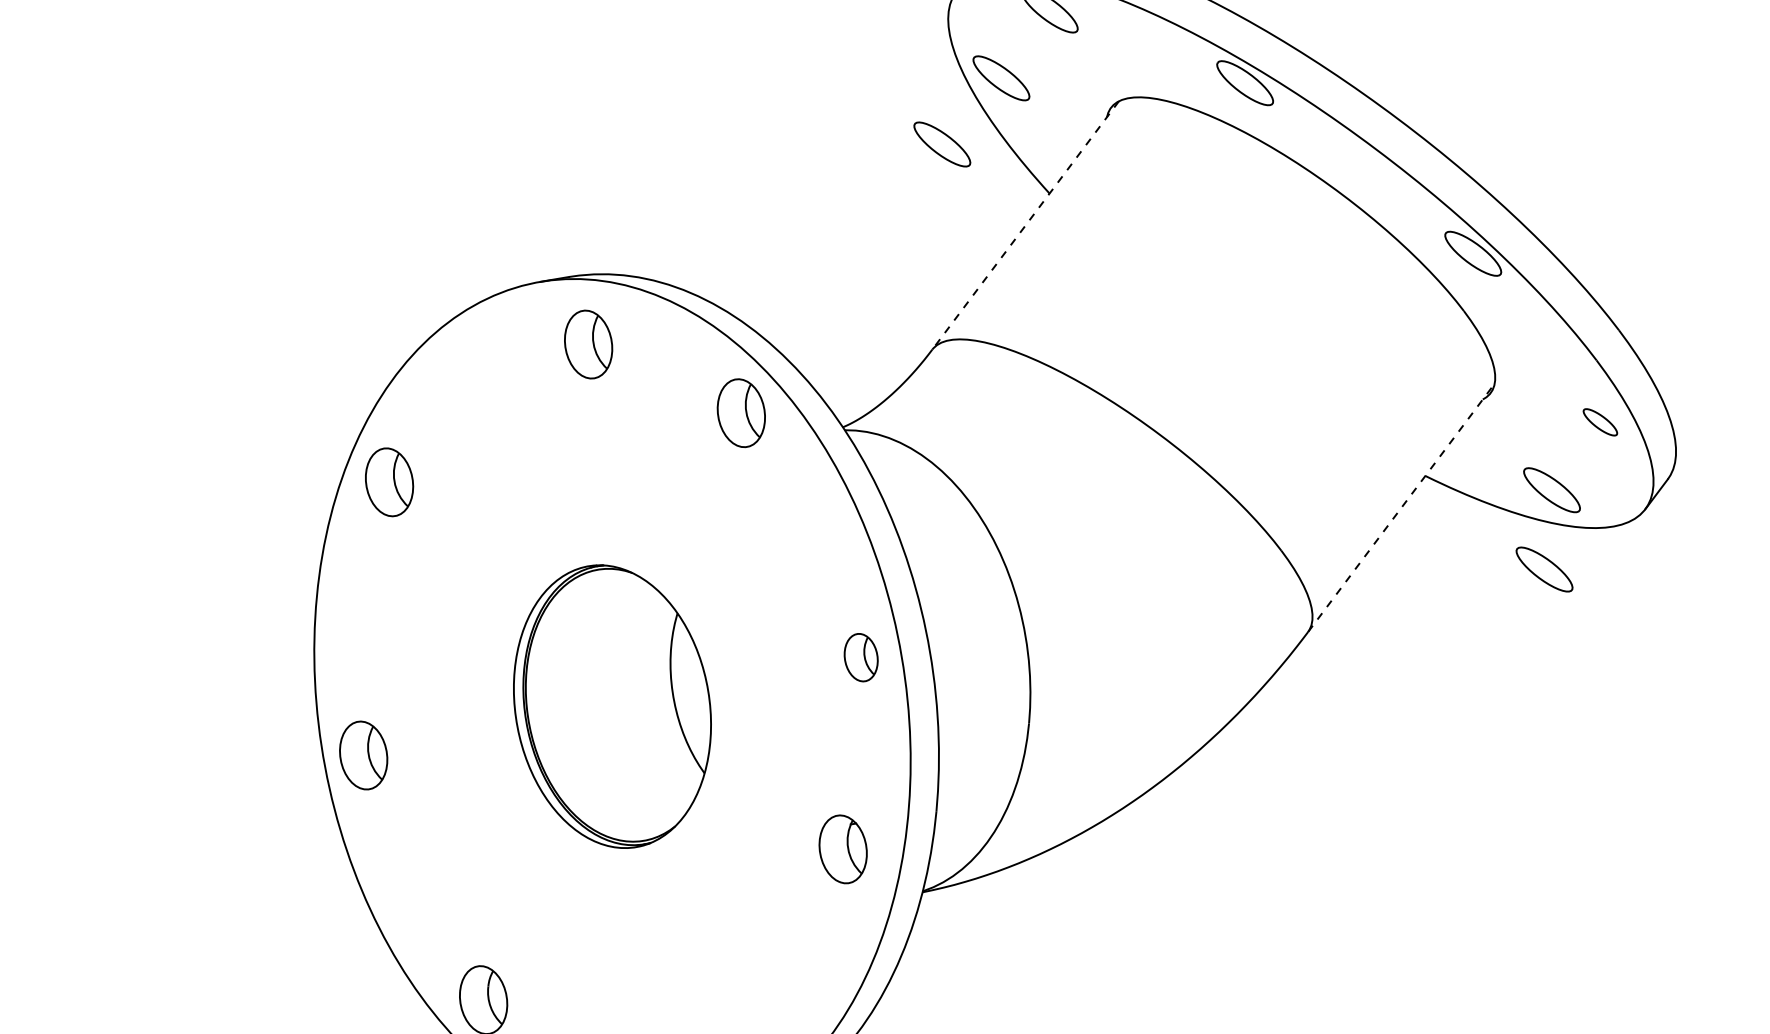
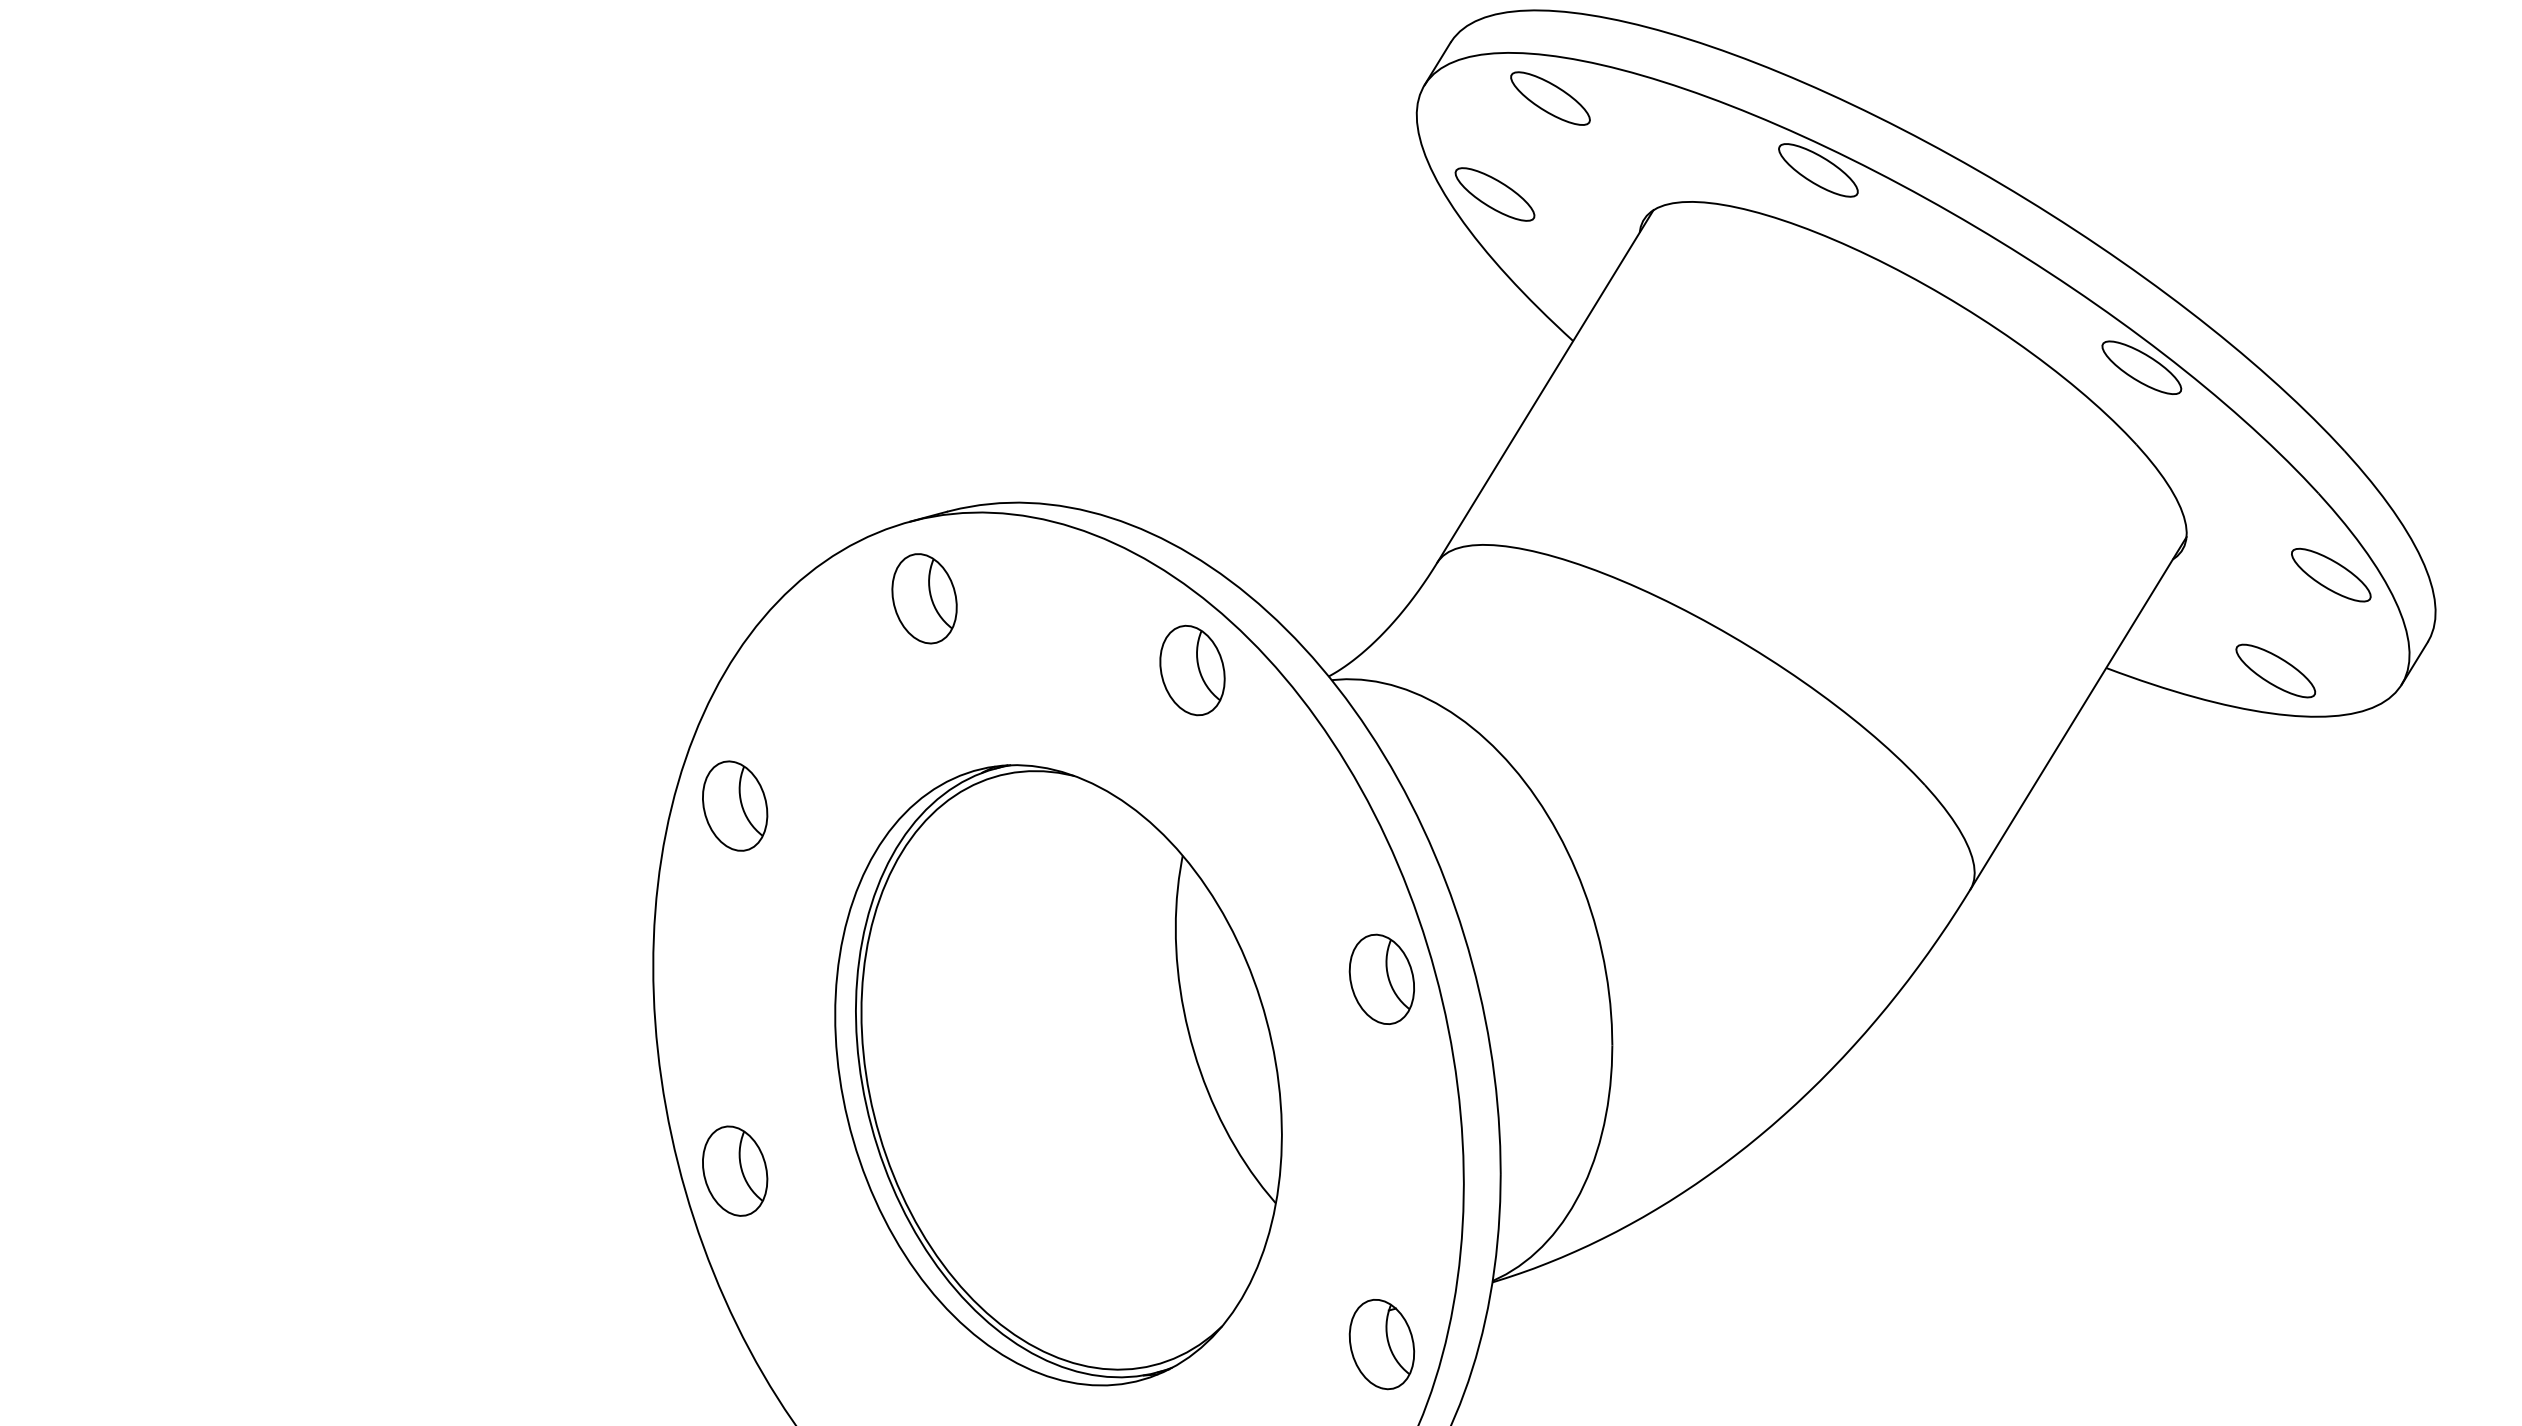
part: (941, 144) -> (1424, 289), removed
line: (1025, 225) -> (1545, 386), dashed -> solid
part: (588, 344) -> (924, 598), moved
part: (1600, 421) -> (2331, 574), size x1.67
line: (1401, 508) -> (2078, 713), dashed -> solid
part: (1544, 569) -> (2275, 776), removed
part: (861, 657) -> (1381, 978), size x1.43
part: (612, 706) -> (1058, 1075), size x1.67
part: (842, 849) -> (1381, 1344), moved

